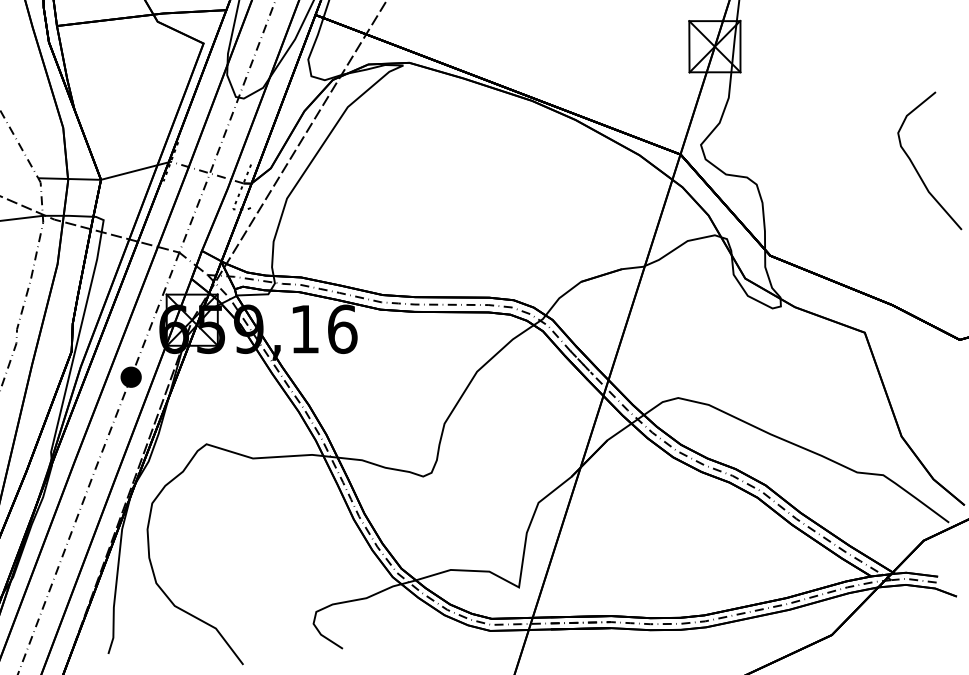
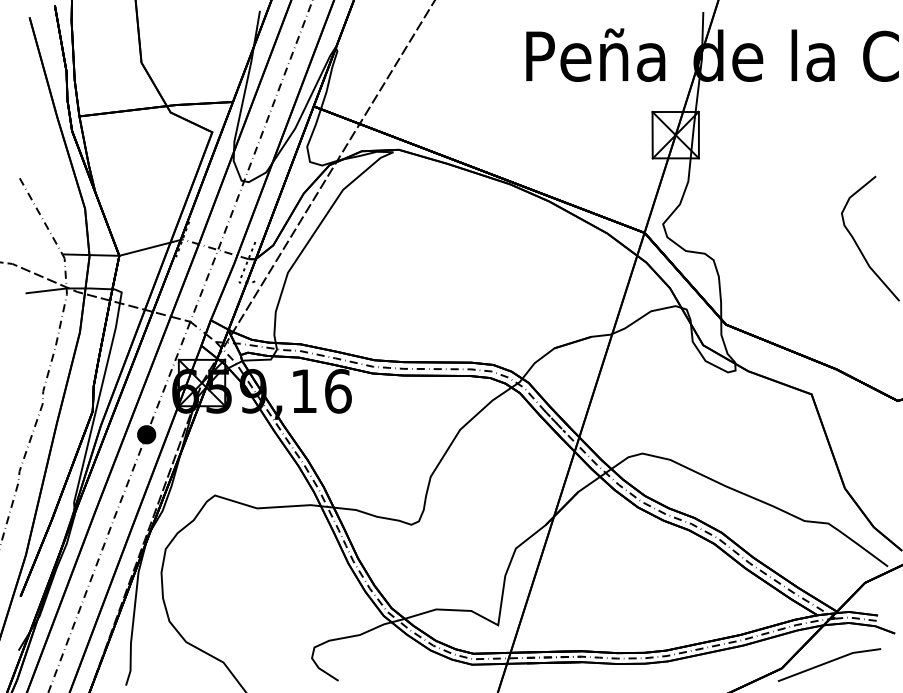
line: (883, 629) -> (828, 663), added

